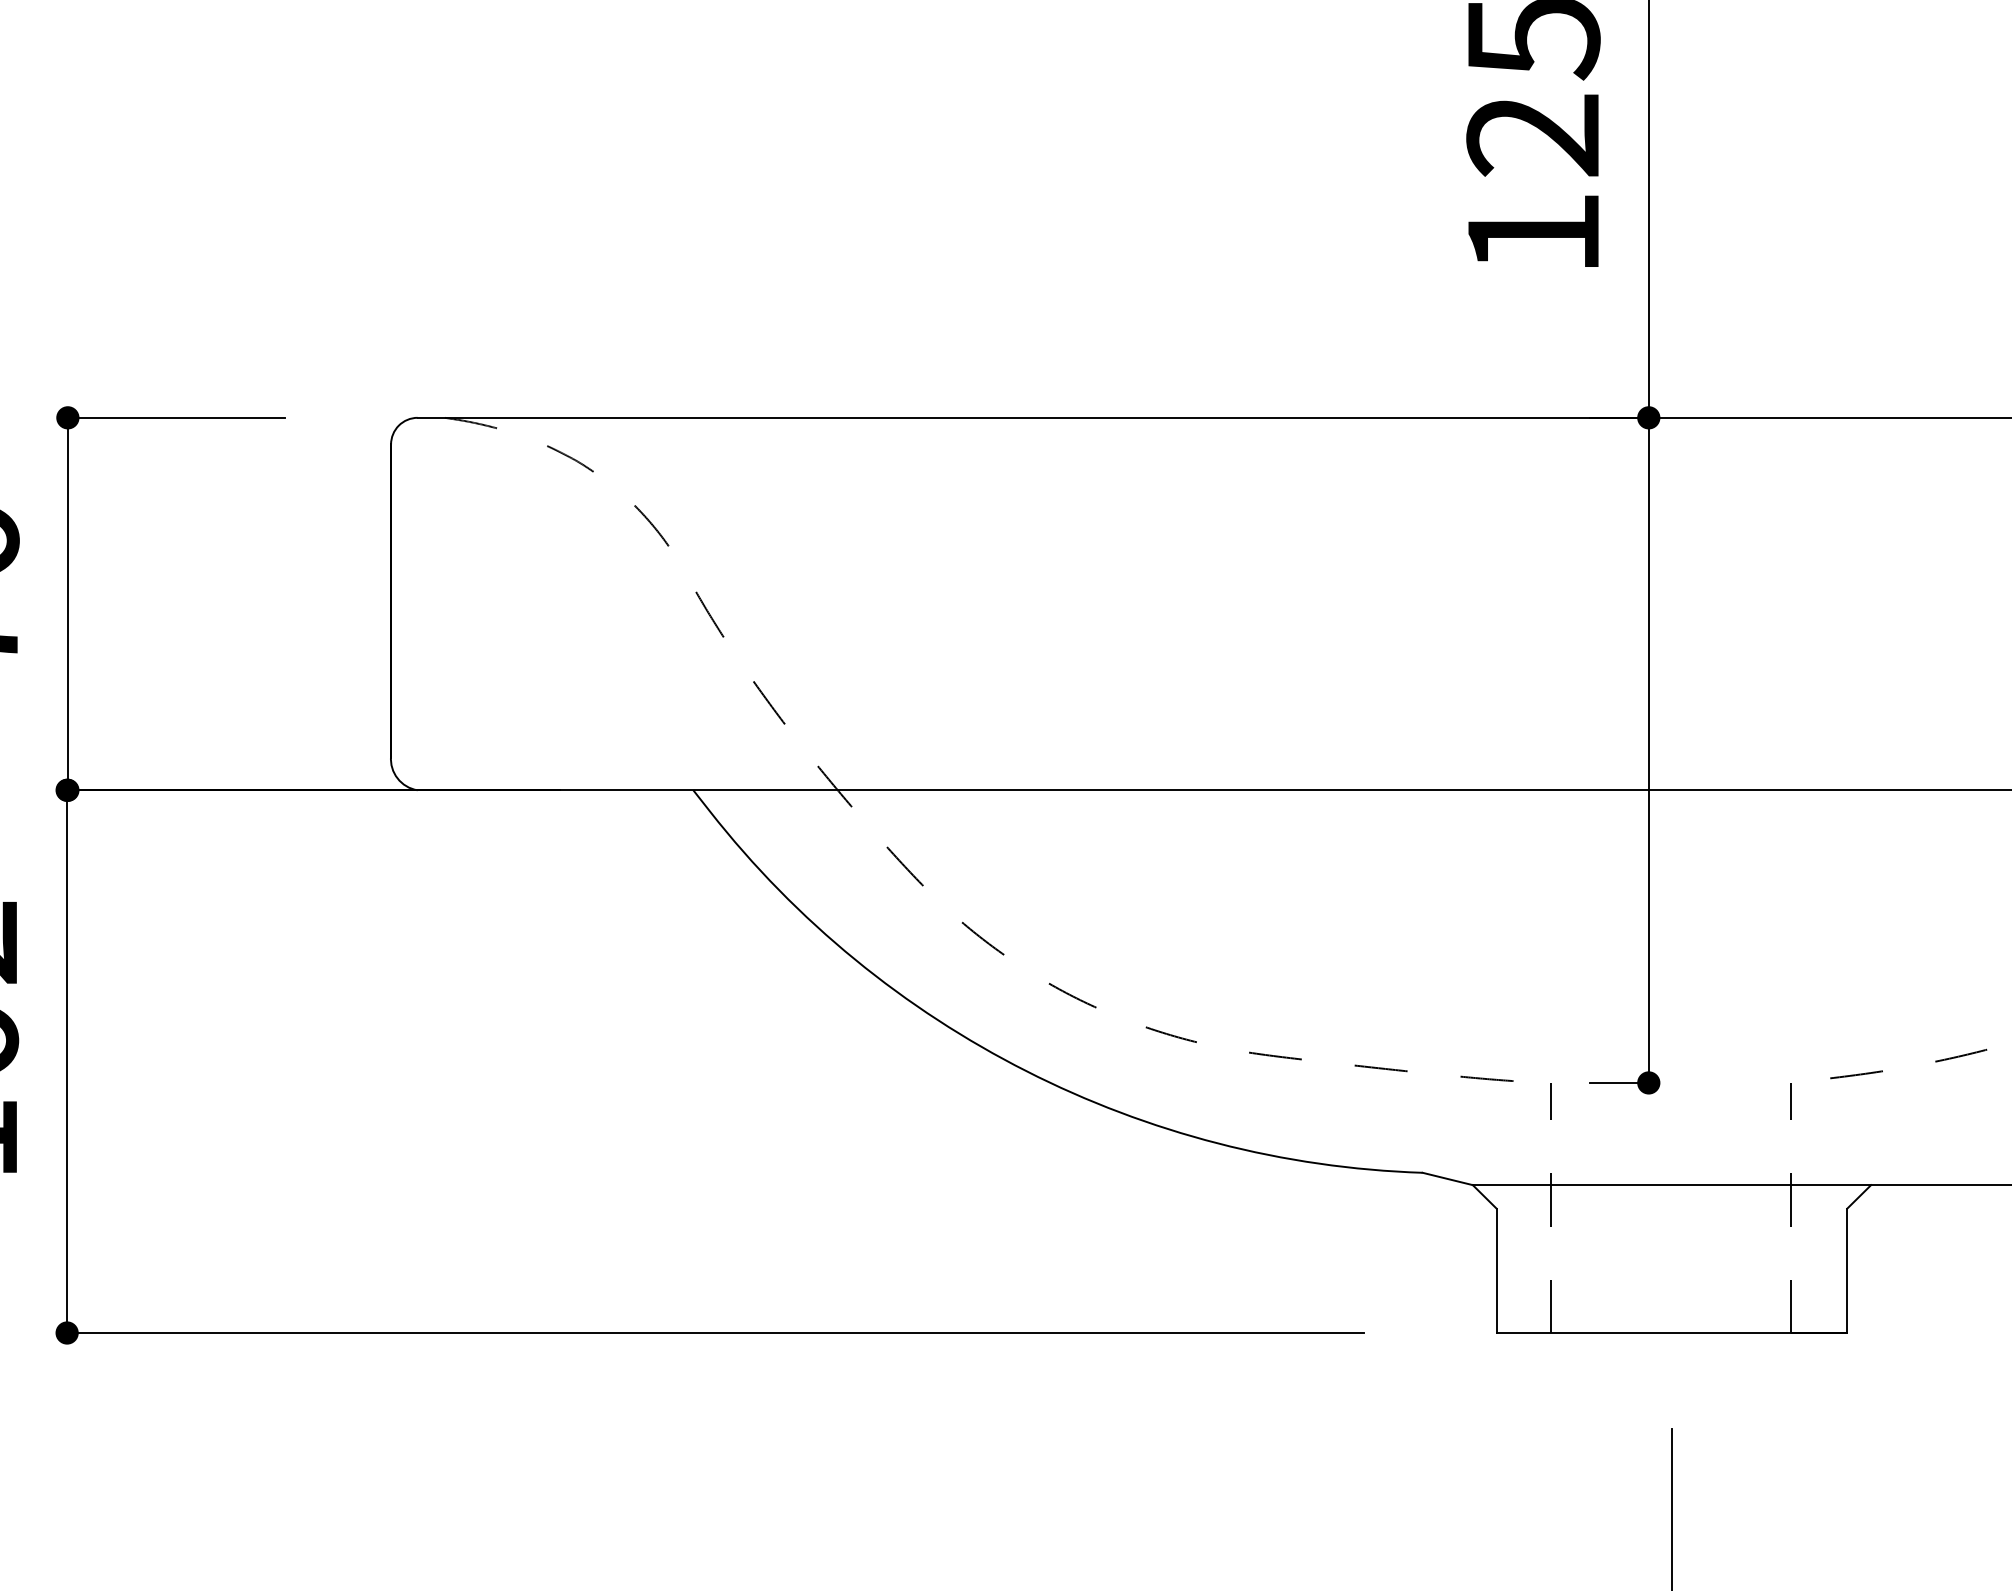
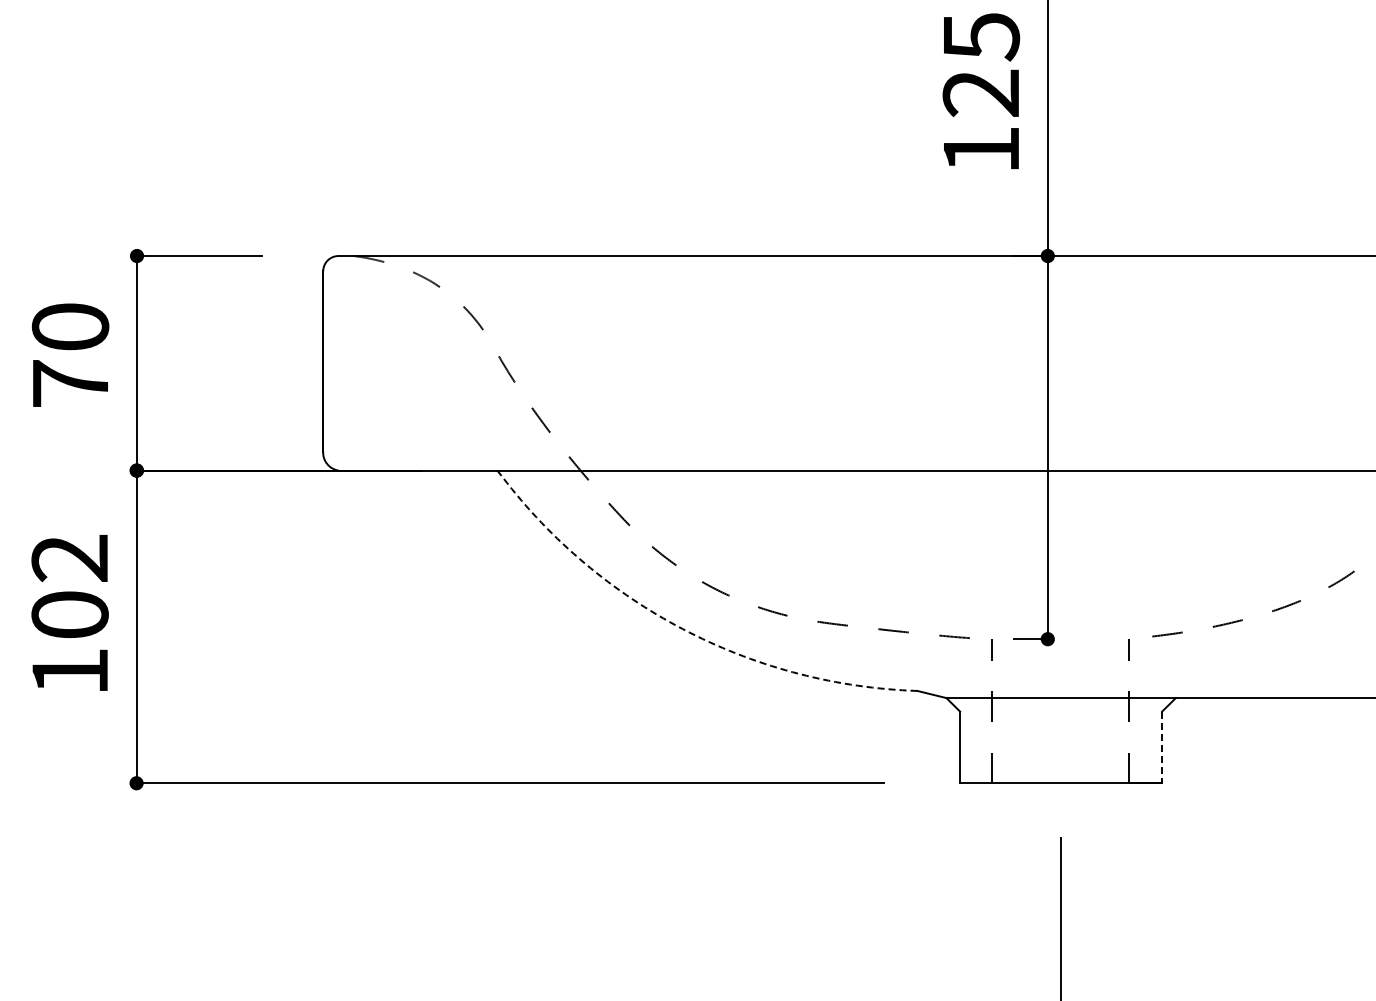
line: (1014, 1064) -> (682, 628), solid -> dashed
line: (1847, 1270) -> (1162, 747), solid -> dashed

